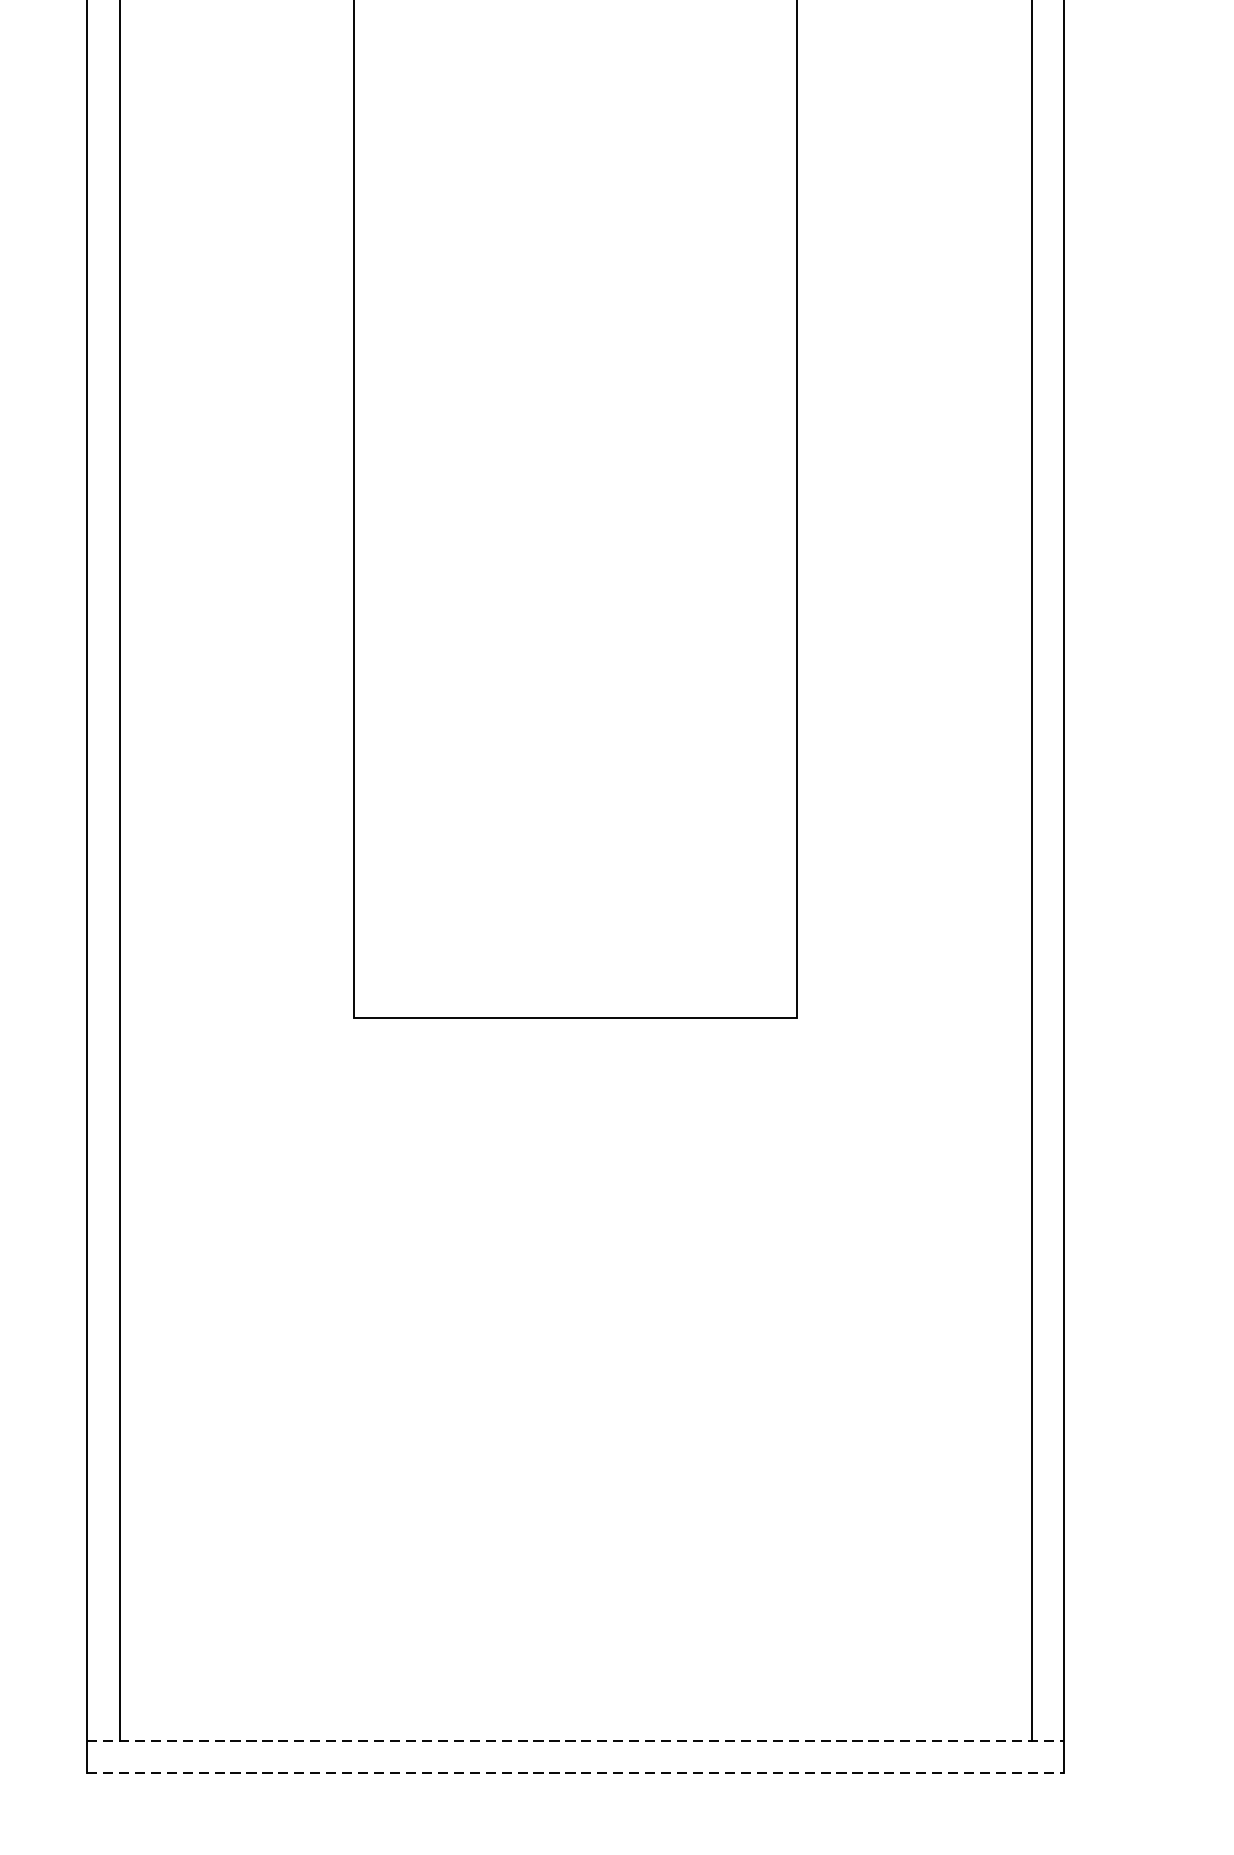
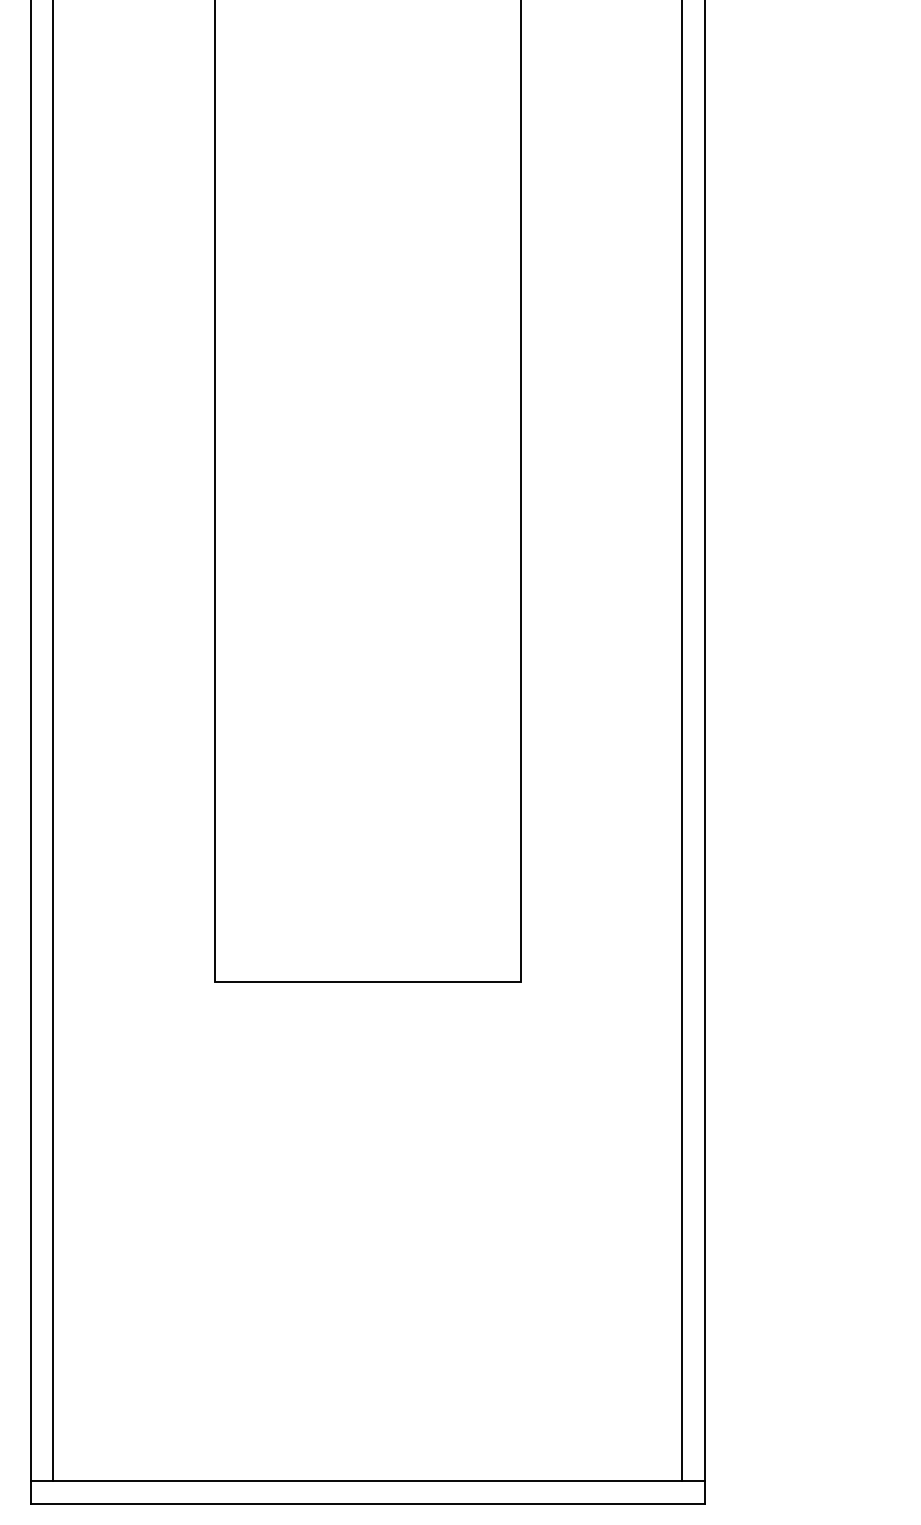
line: (576, 1741) -> (368, 1481), dashed -> solid
line: (576, 1773) -> (368, 1503), dashed -> solid

